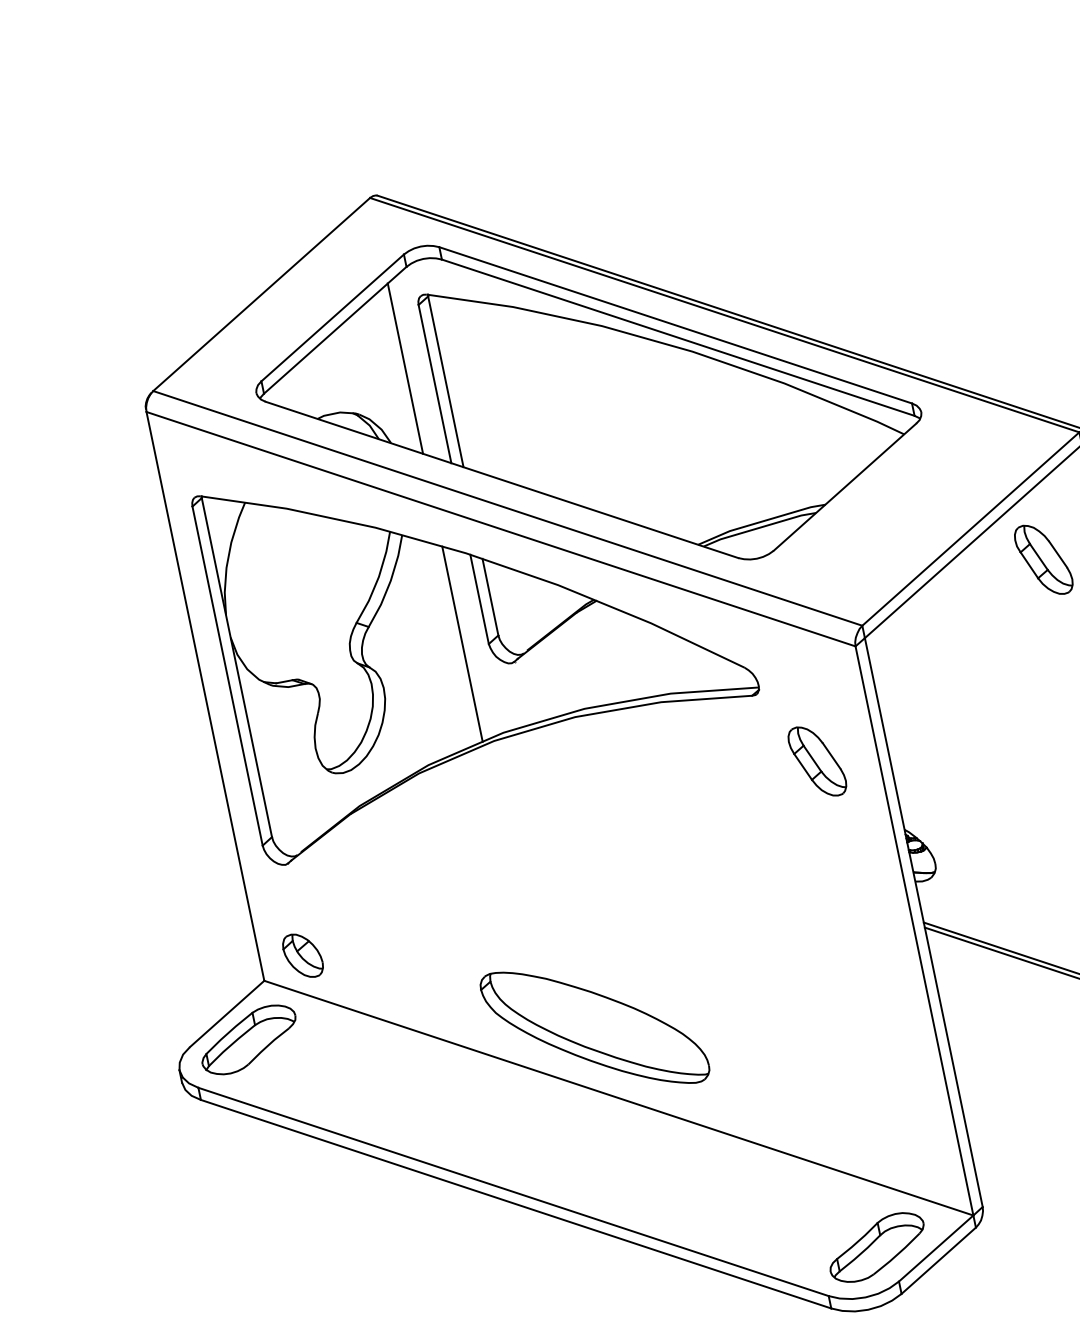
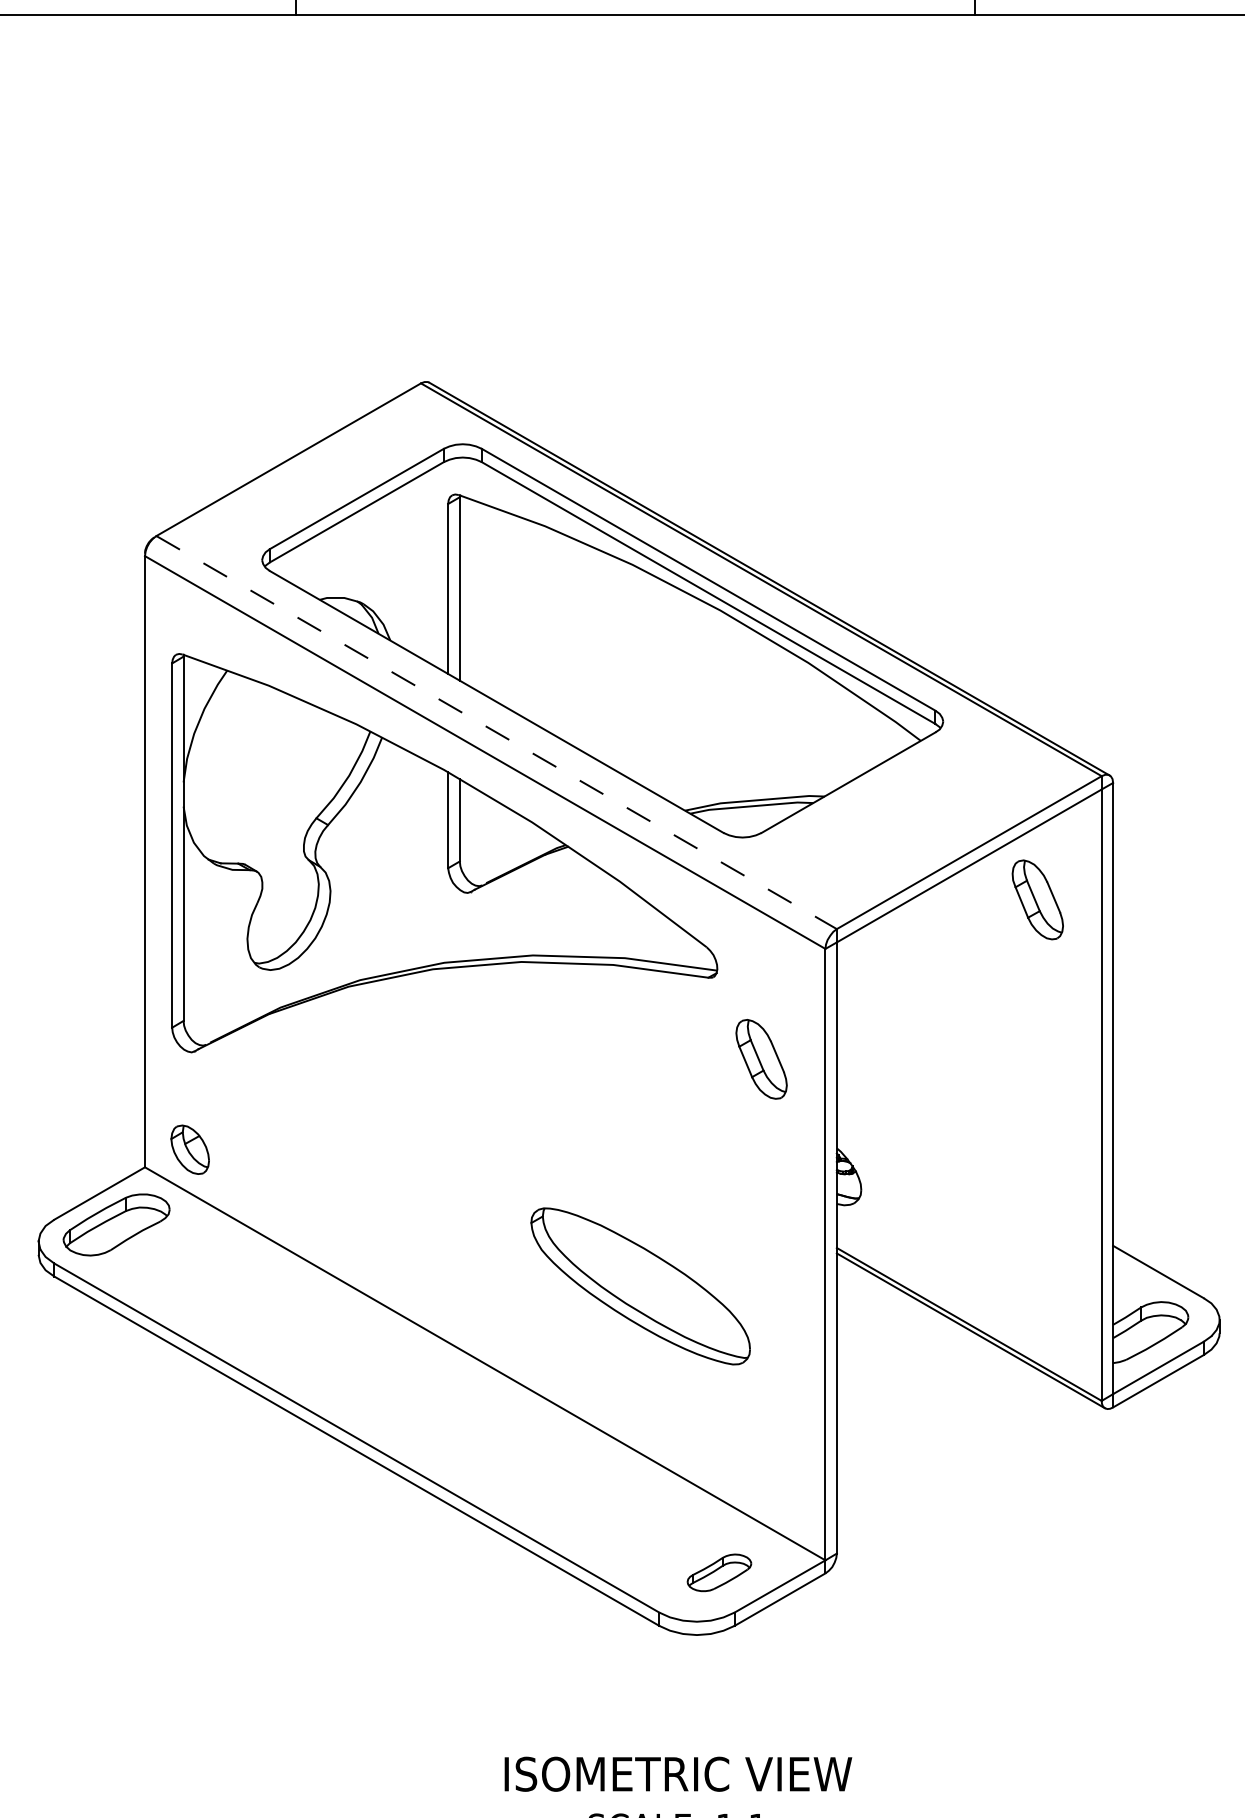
line: (405, 368) -> (421, 566), removed
line: (507, 508) -> (496, 732), solid -> dashed
line: (462, 643) -> (421, 862), removed
part: (594, 1028) -> (640, 1286), moved
part: (877, 1247) -> (719, 1572), size x0.6

